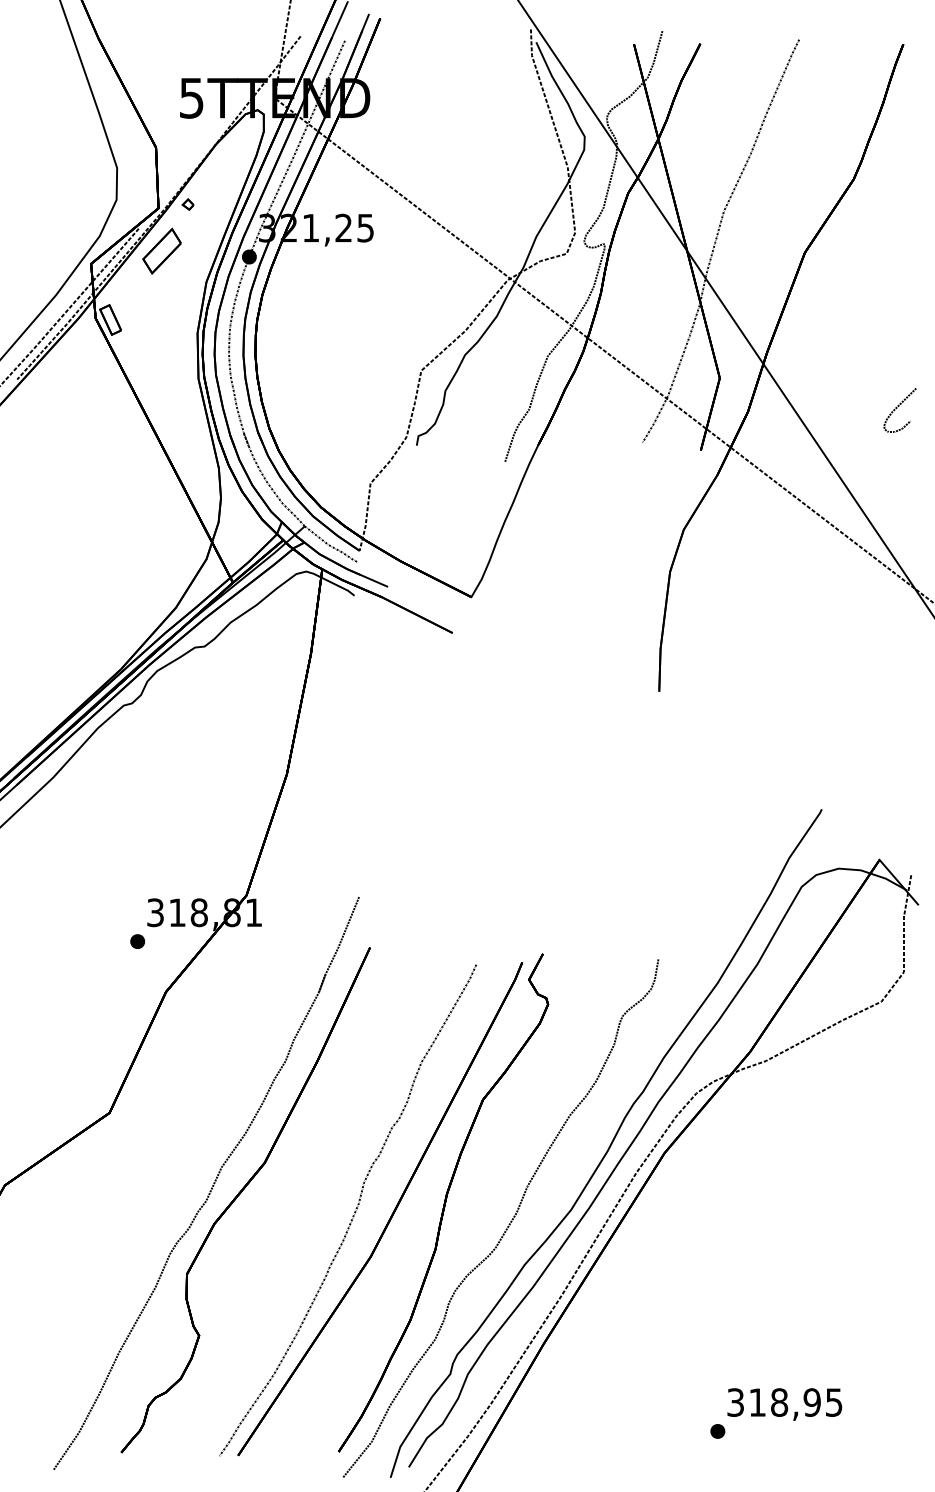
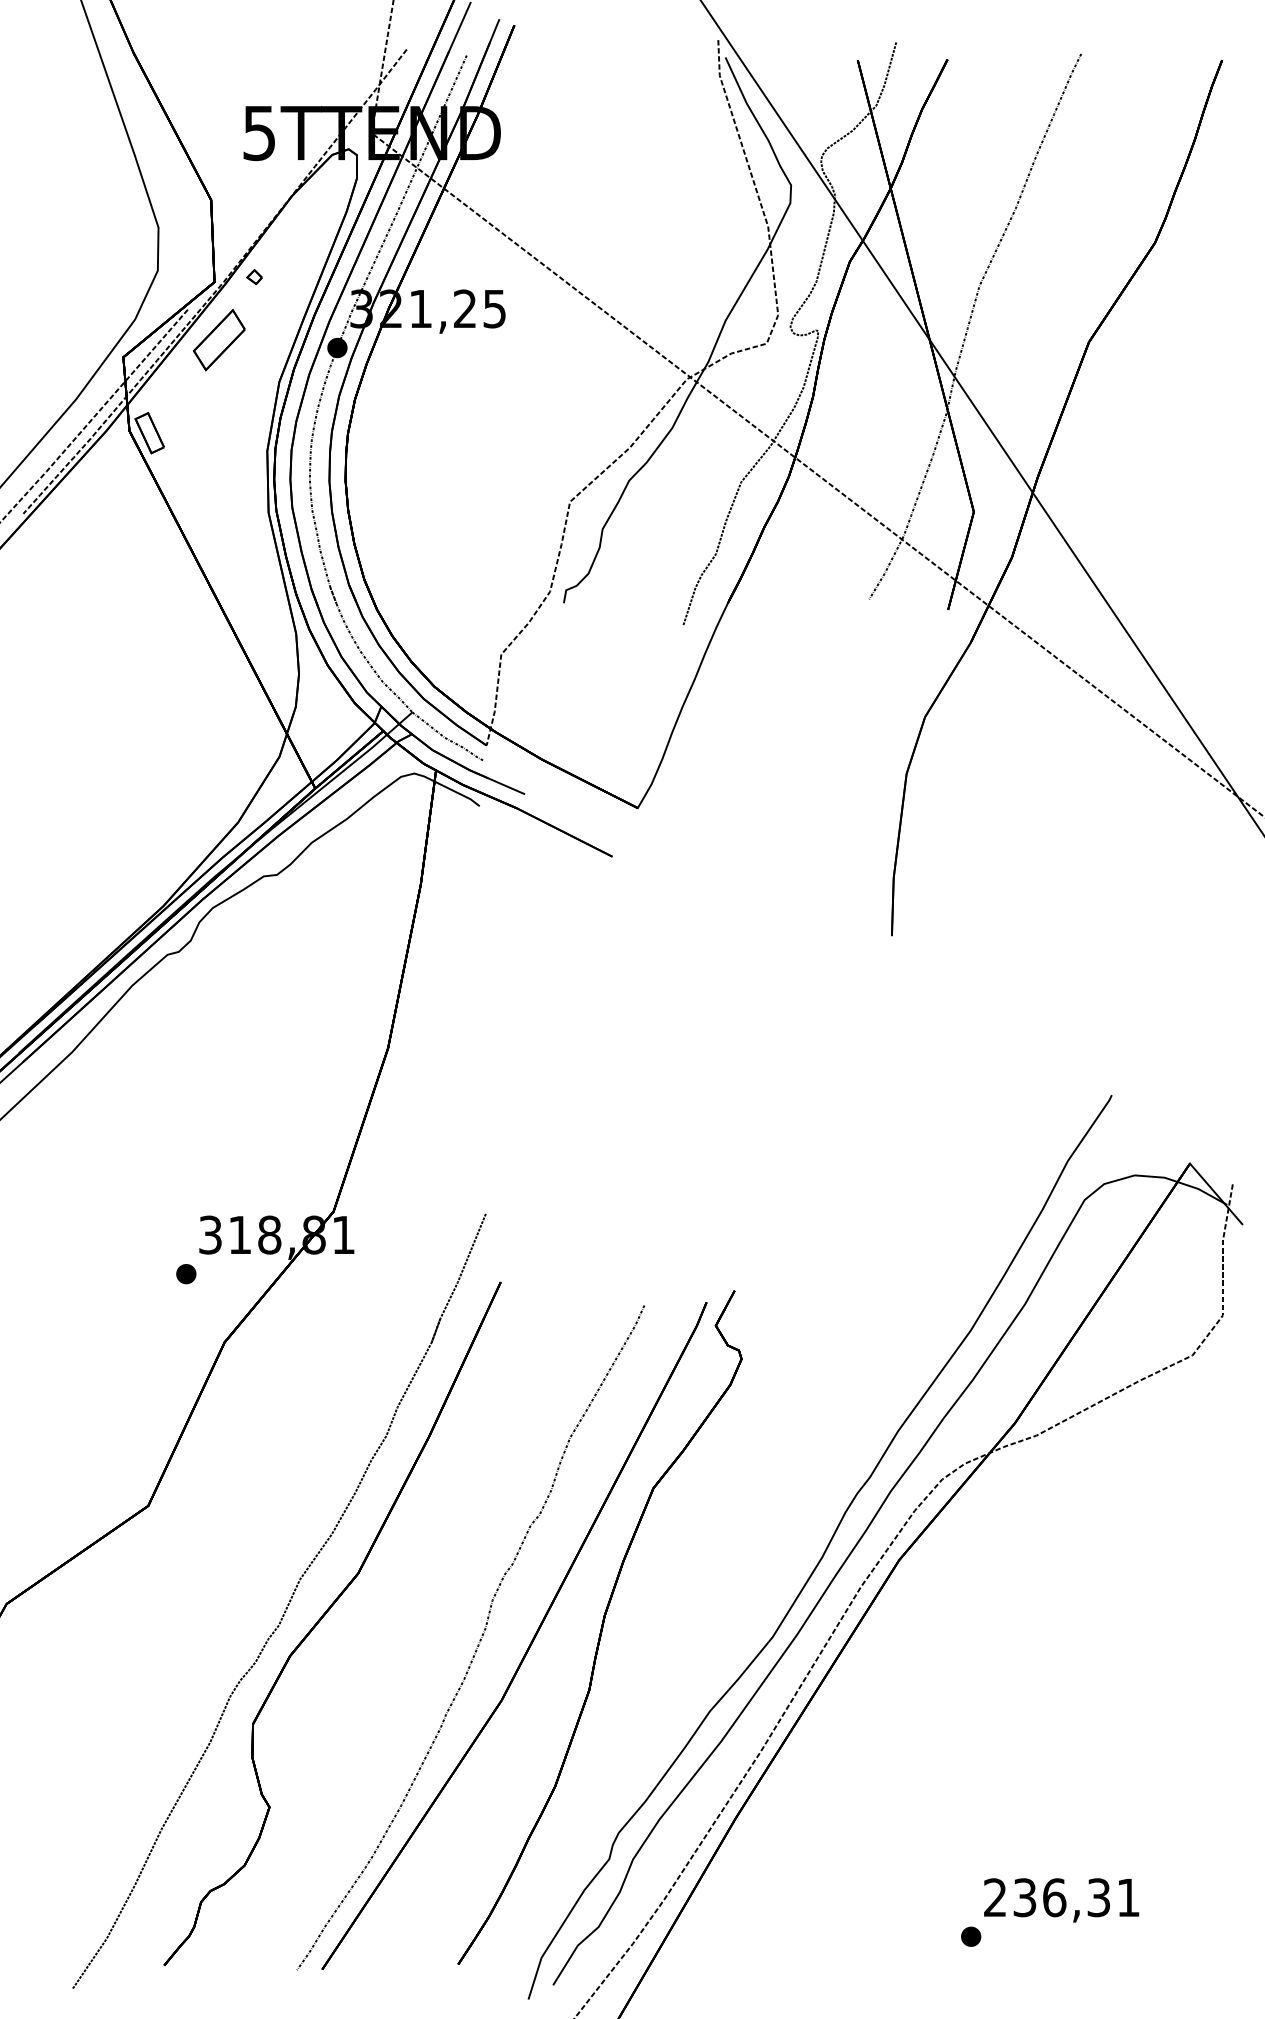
curve: (896, 408) -> (1213, 552), removed
curve: (508, 1224) -> (688, 1656), removed
text: (784, 1402) -> (1061, 1897), 318,95 -> 236,31

